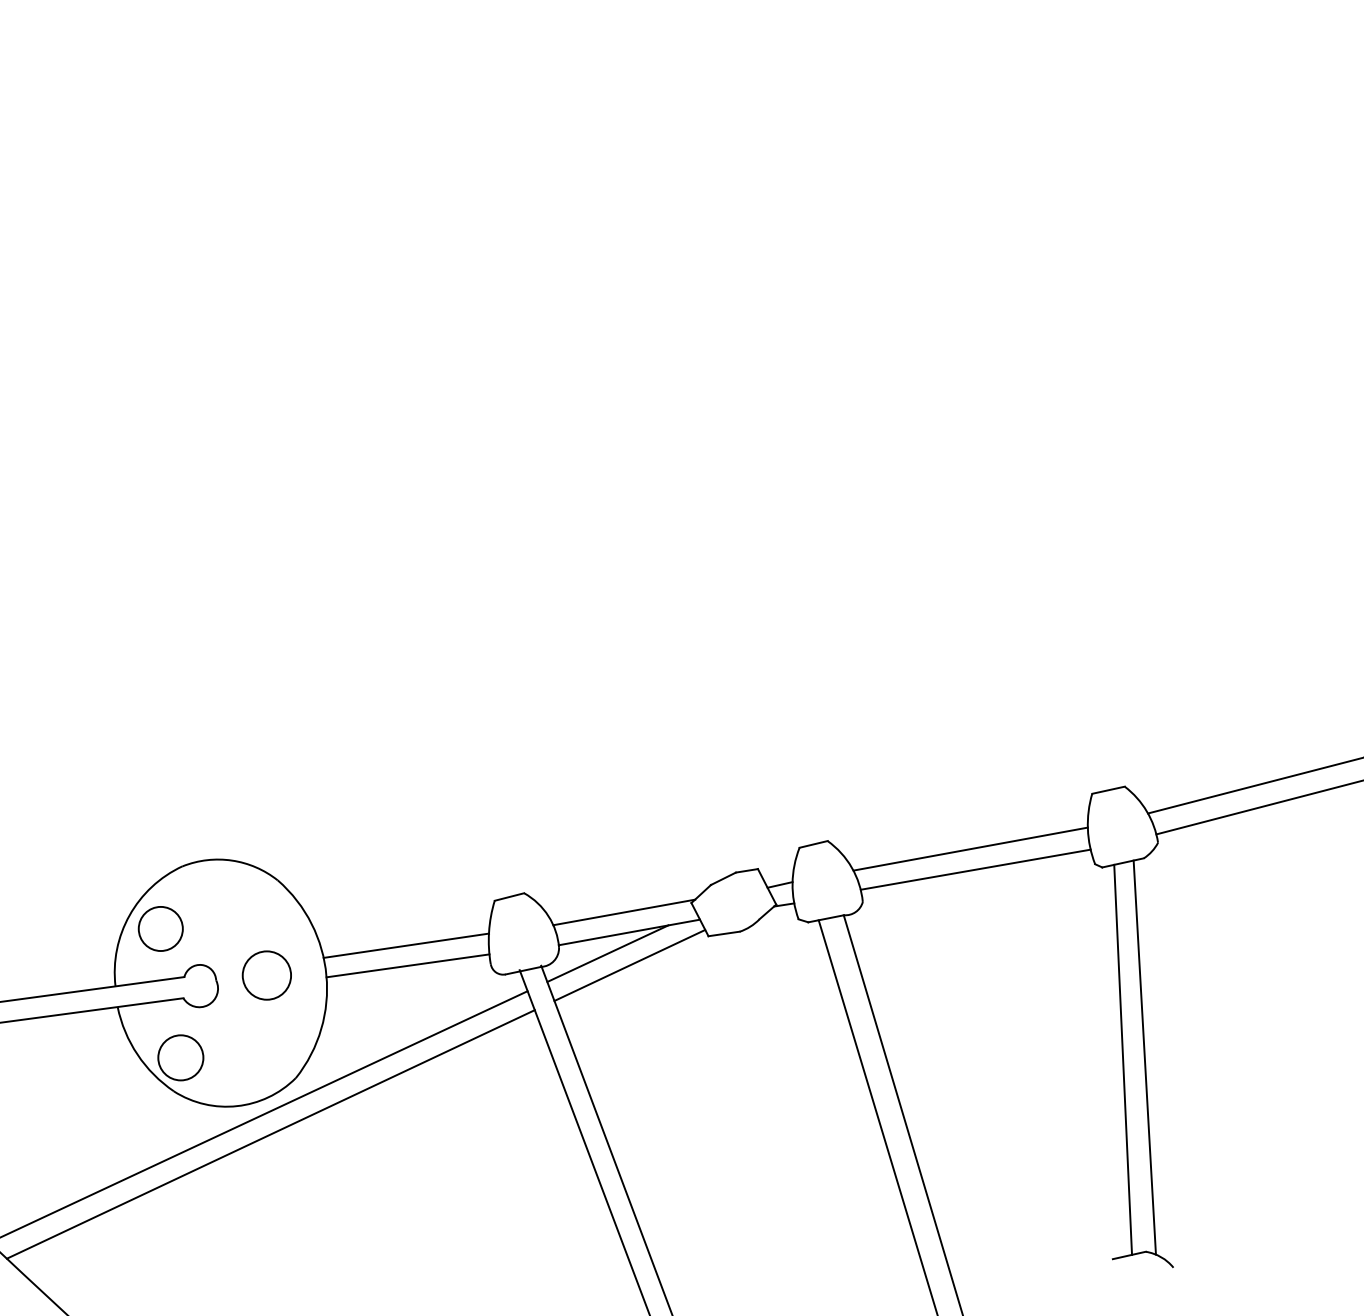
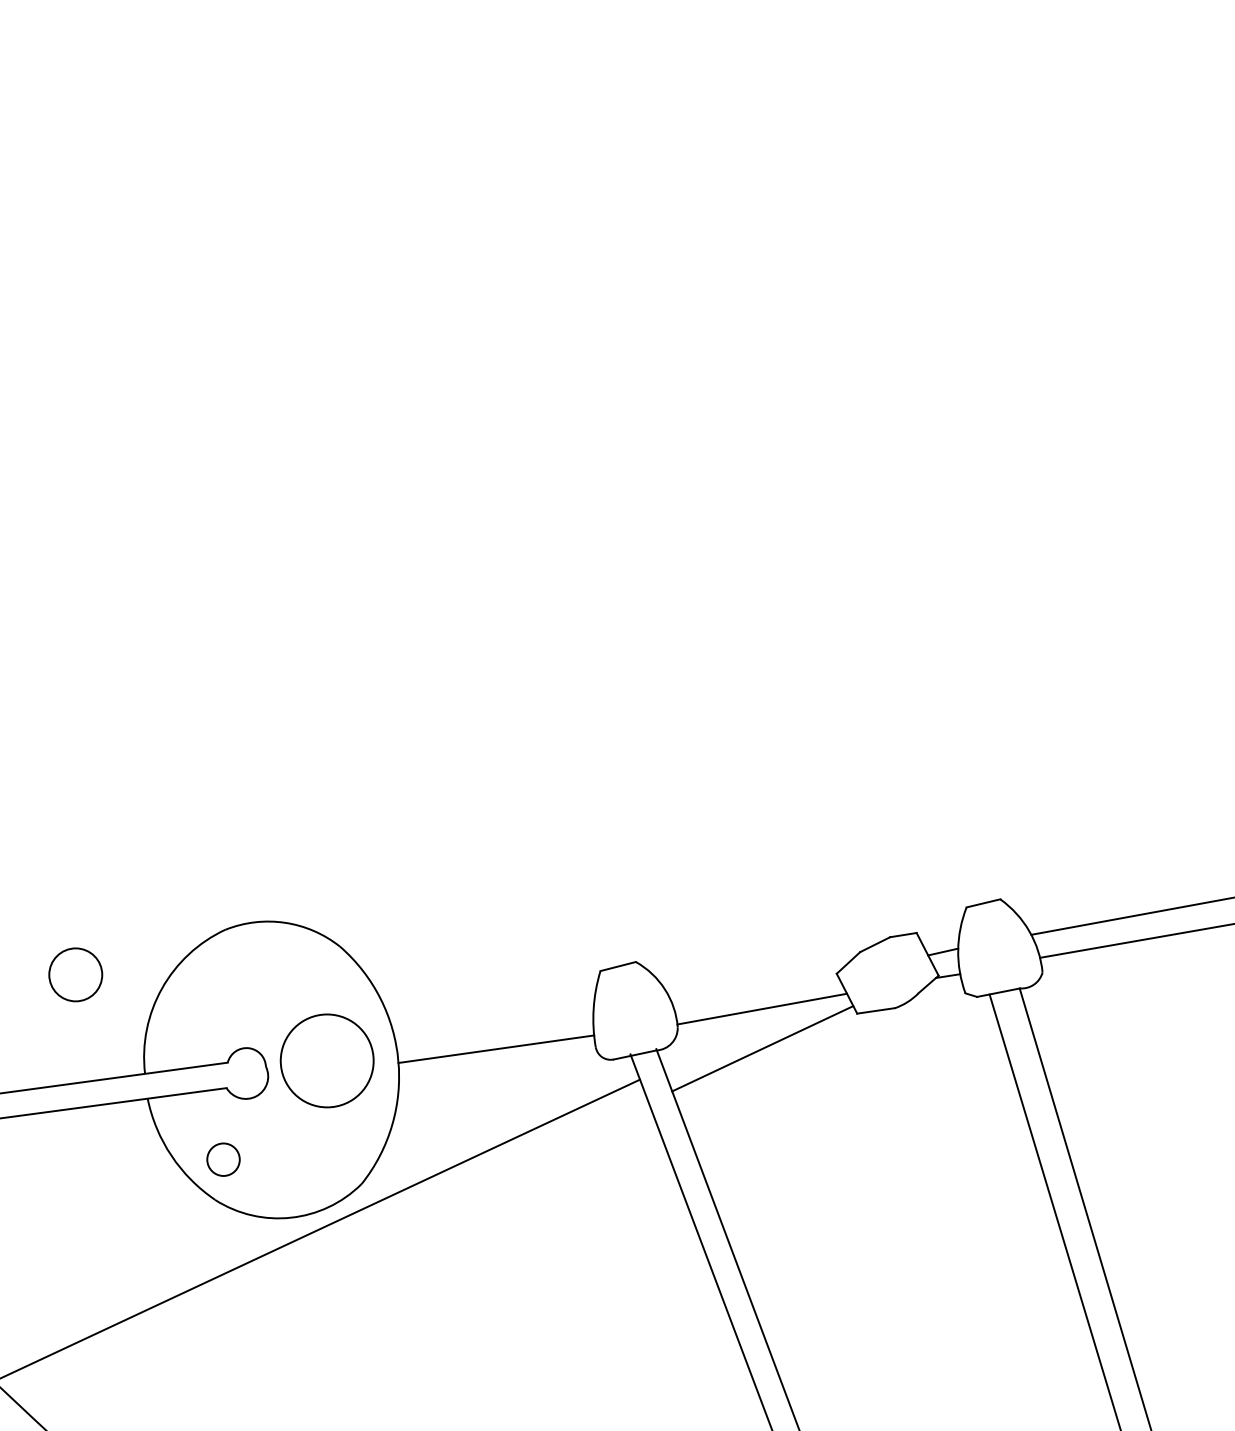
line: (624, 912) -> (756, 985), removed
circle: (160, 928) -> (75, 974), moved
line: (406, 945) -> (494, 1024), removed
line: (607, 953) -> (735, 1034), removed
circle: (266, 975) -> (326, 1060), size x1.6
circle: (180, 1057) -> (223, 1159), size x0.6
line: (270, 1134) -> (331, 1251), removed

